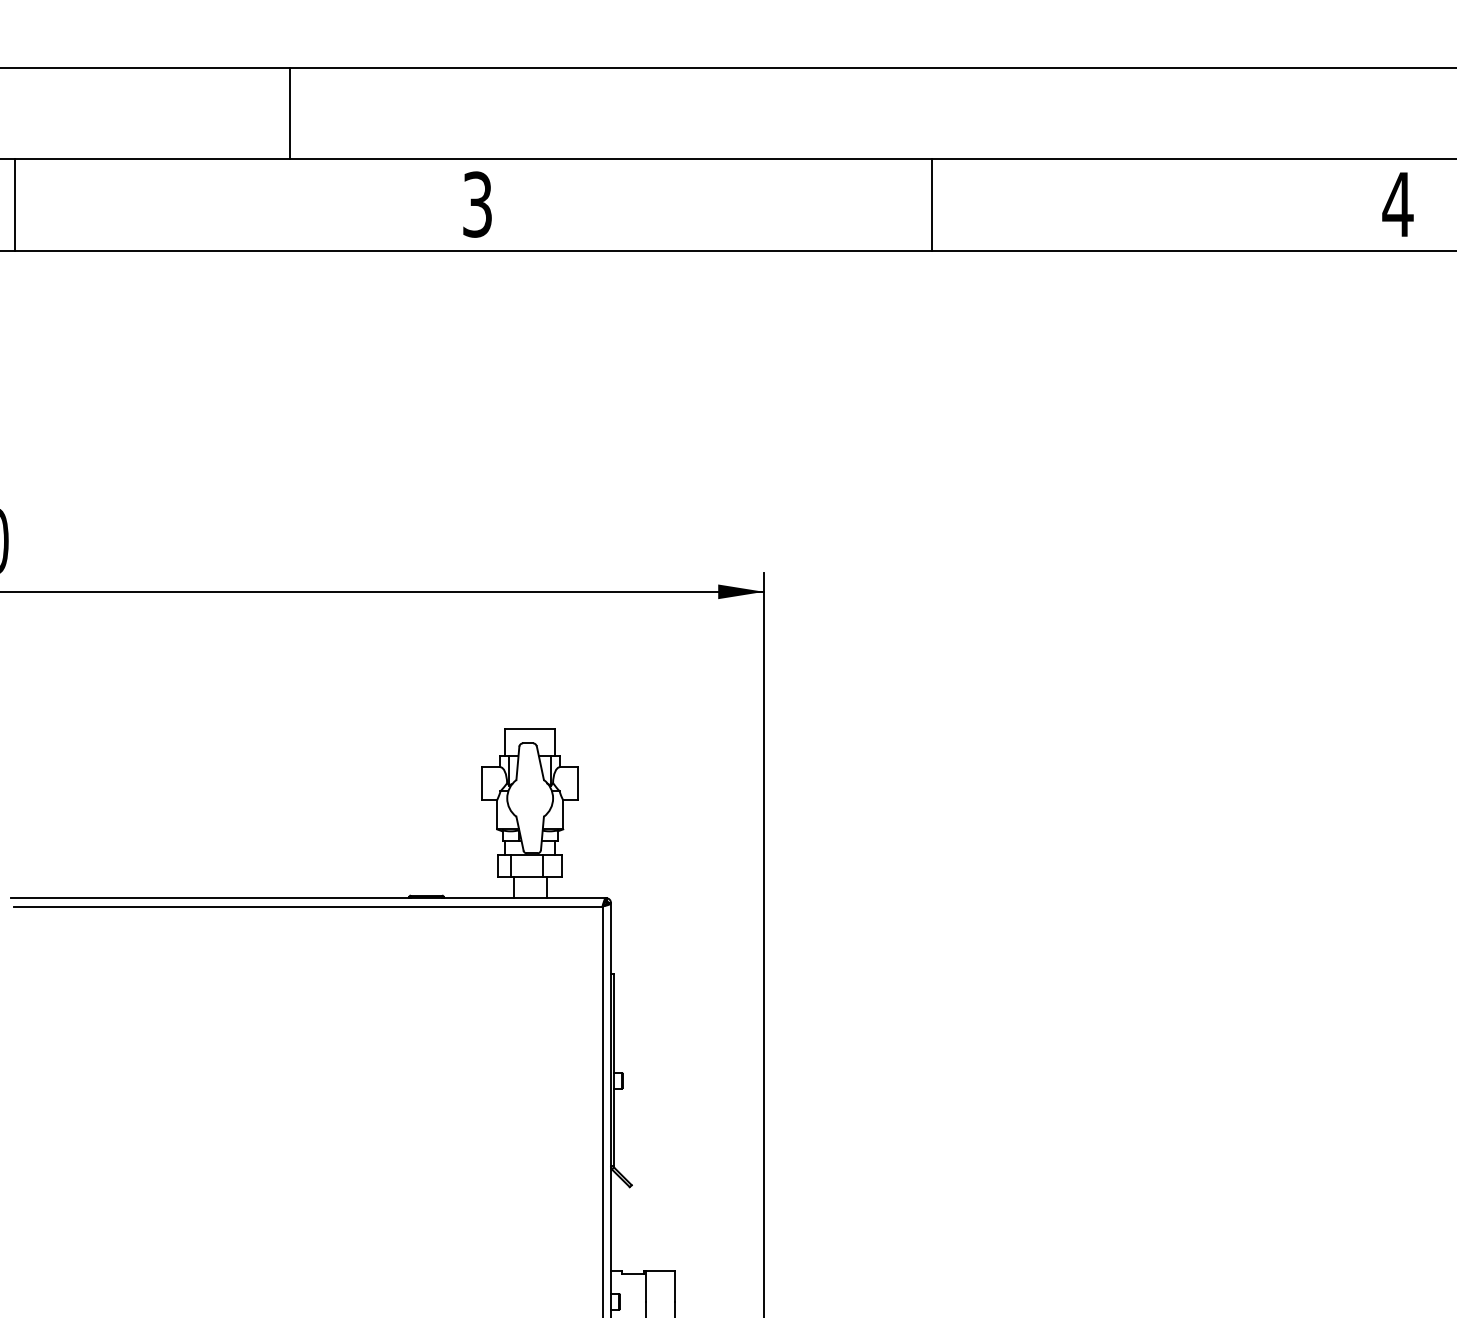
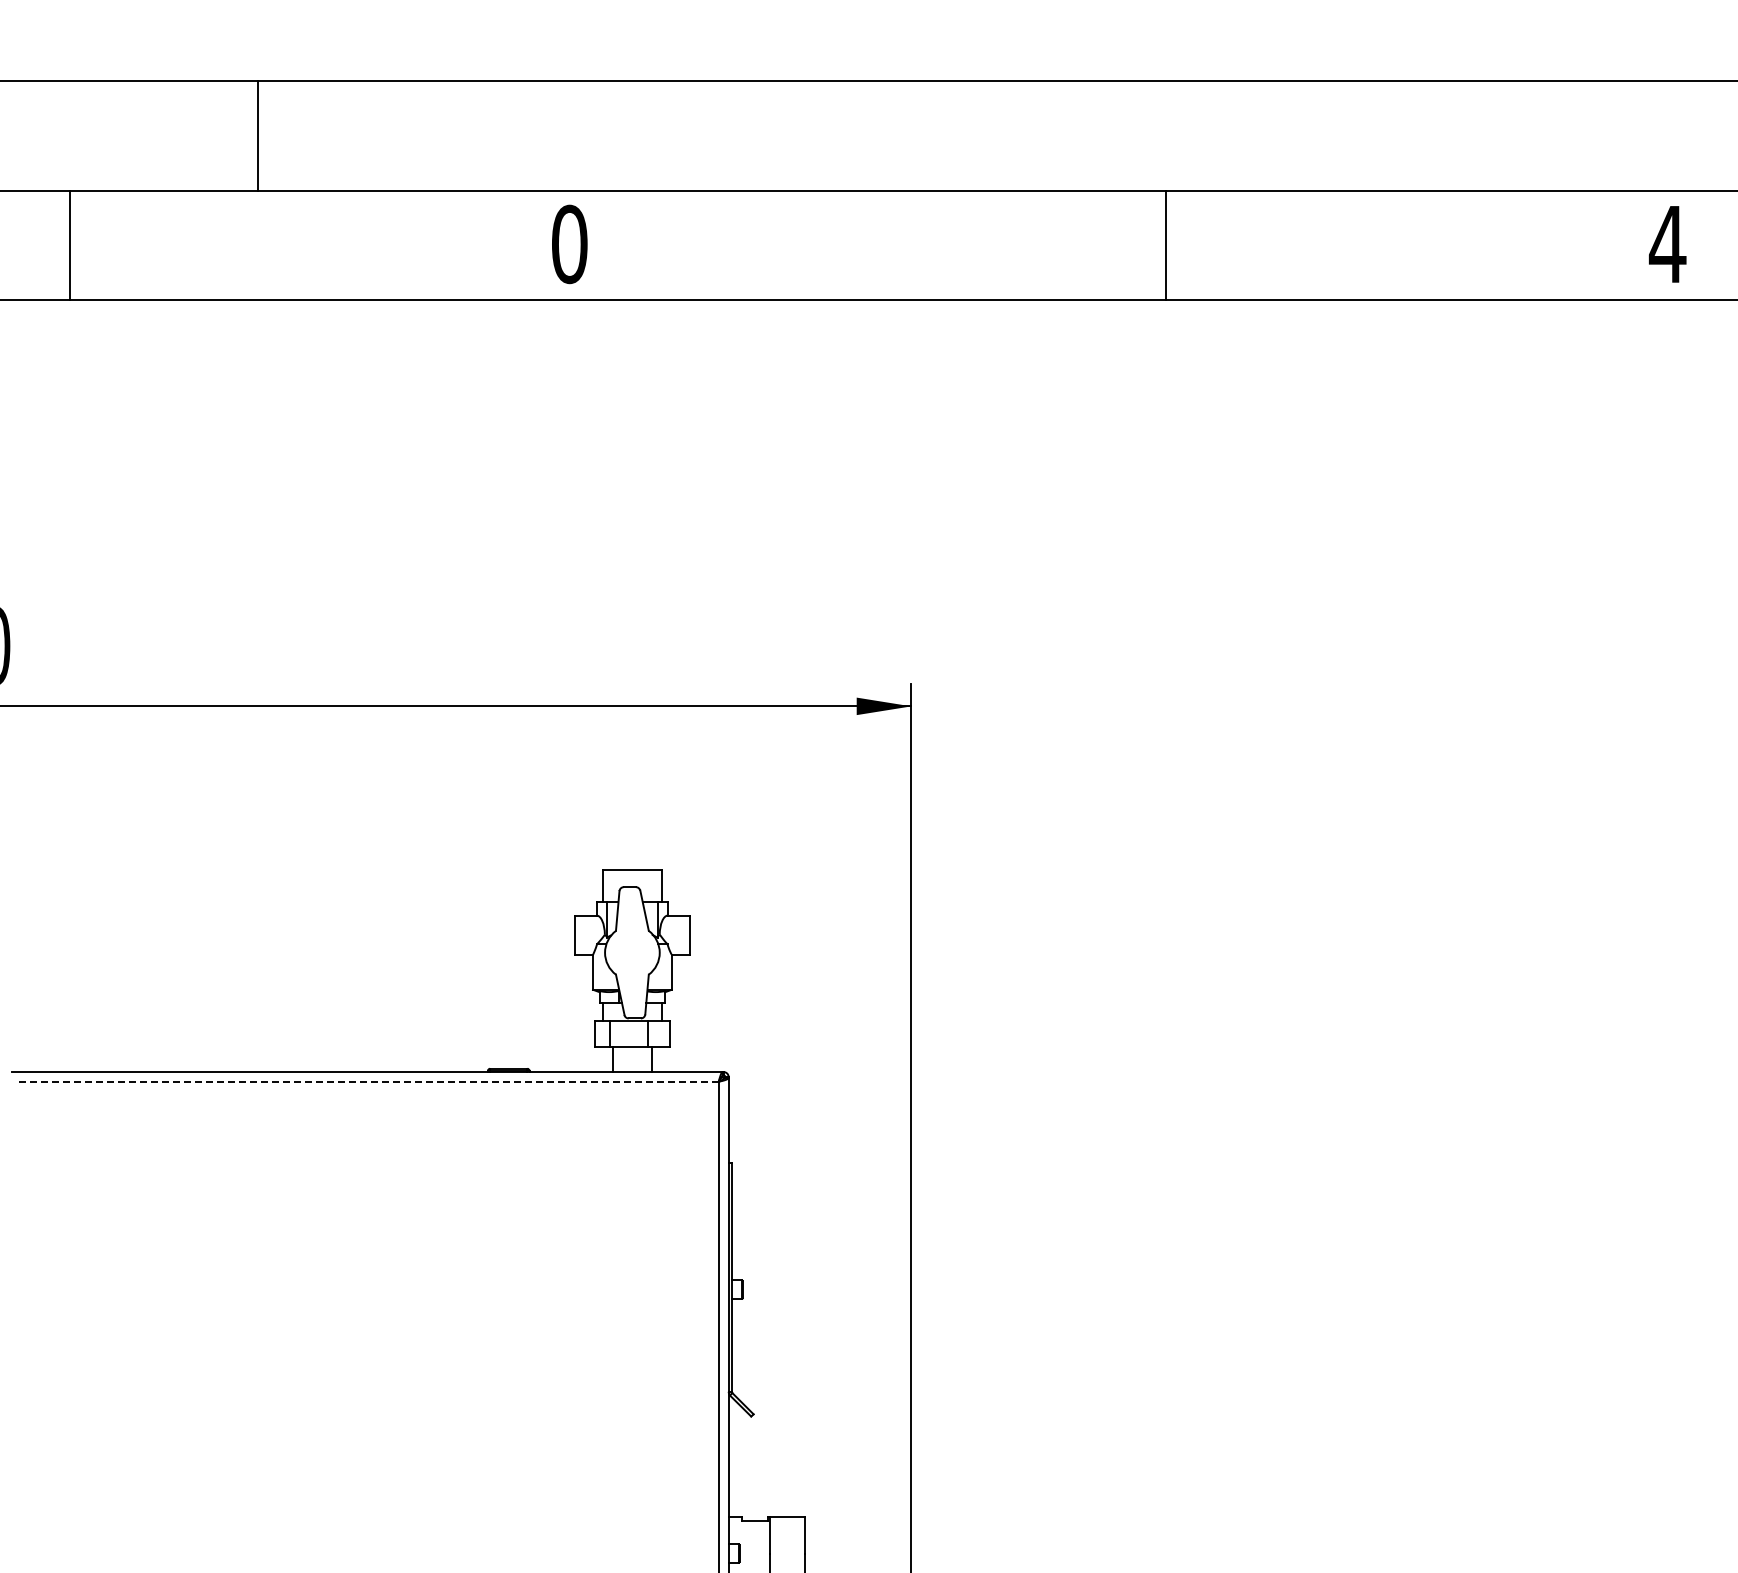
line: (289, 113) -> (257, 135), moved
line: (14, 204) -> (69, 244), moved
text: (477, 204) -> (569, 244), 3 -> 0
line: (931, 204) -> (1165, 244), moved
line: (308, 906) -> (367, 1081), solid -> dashed

